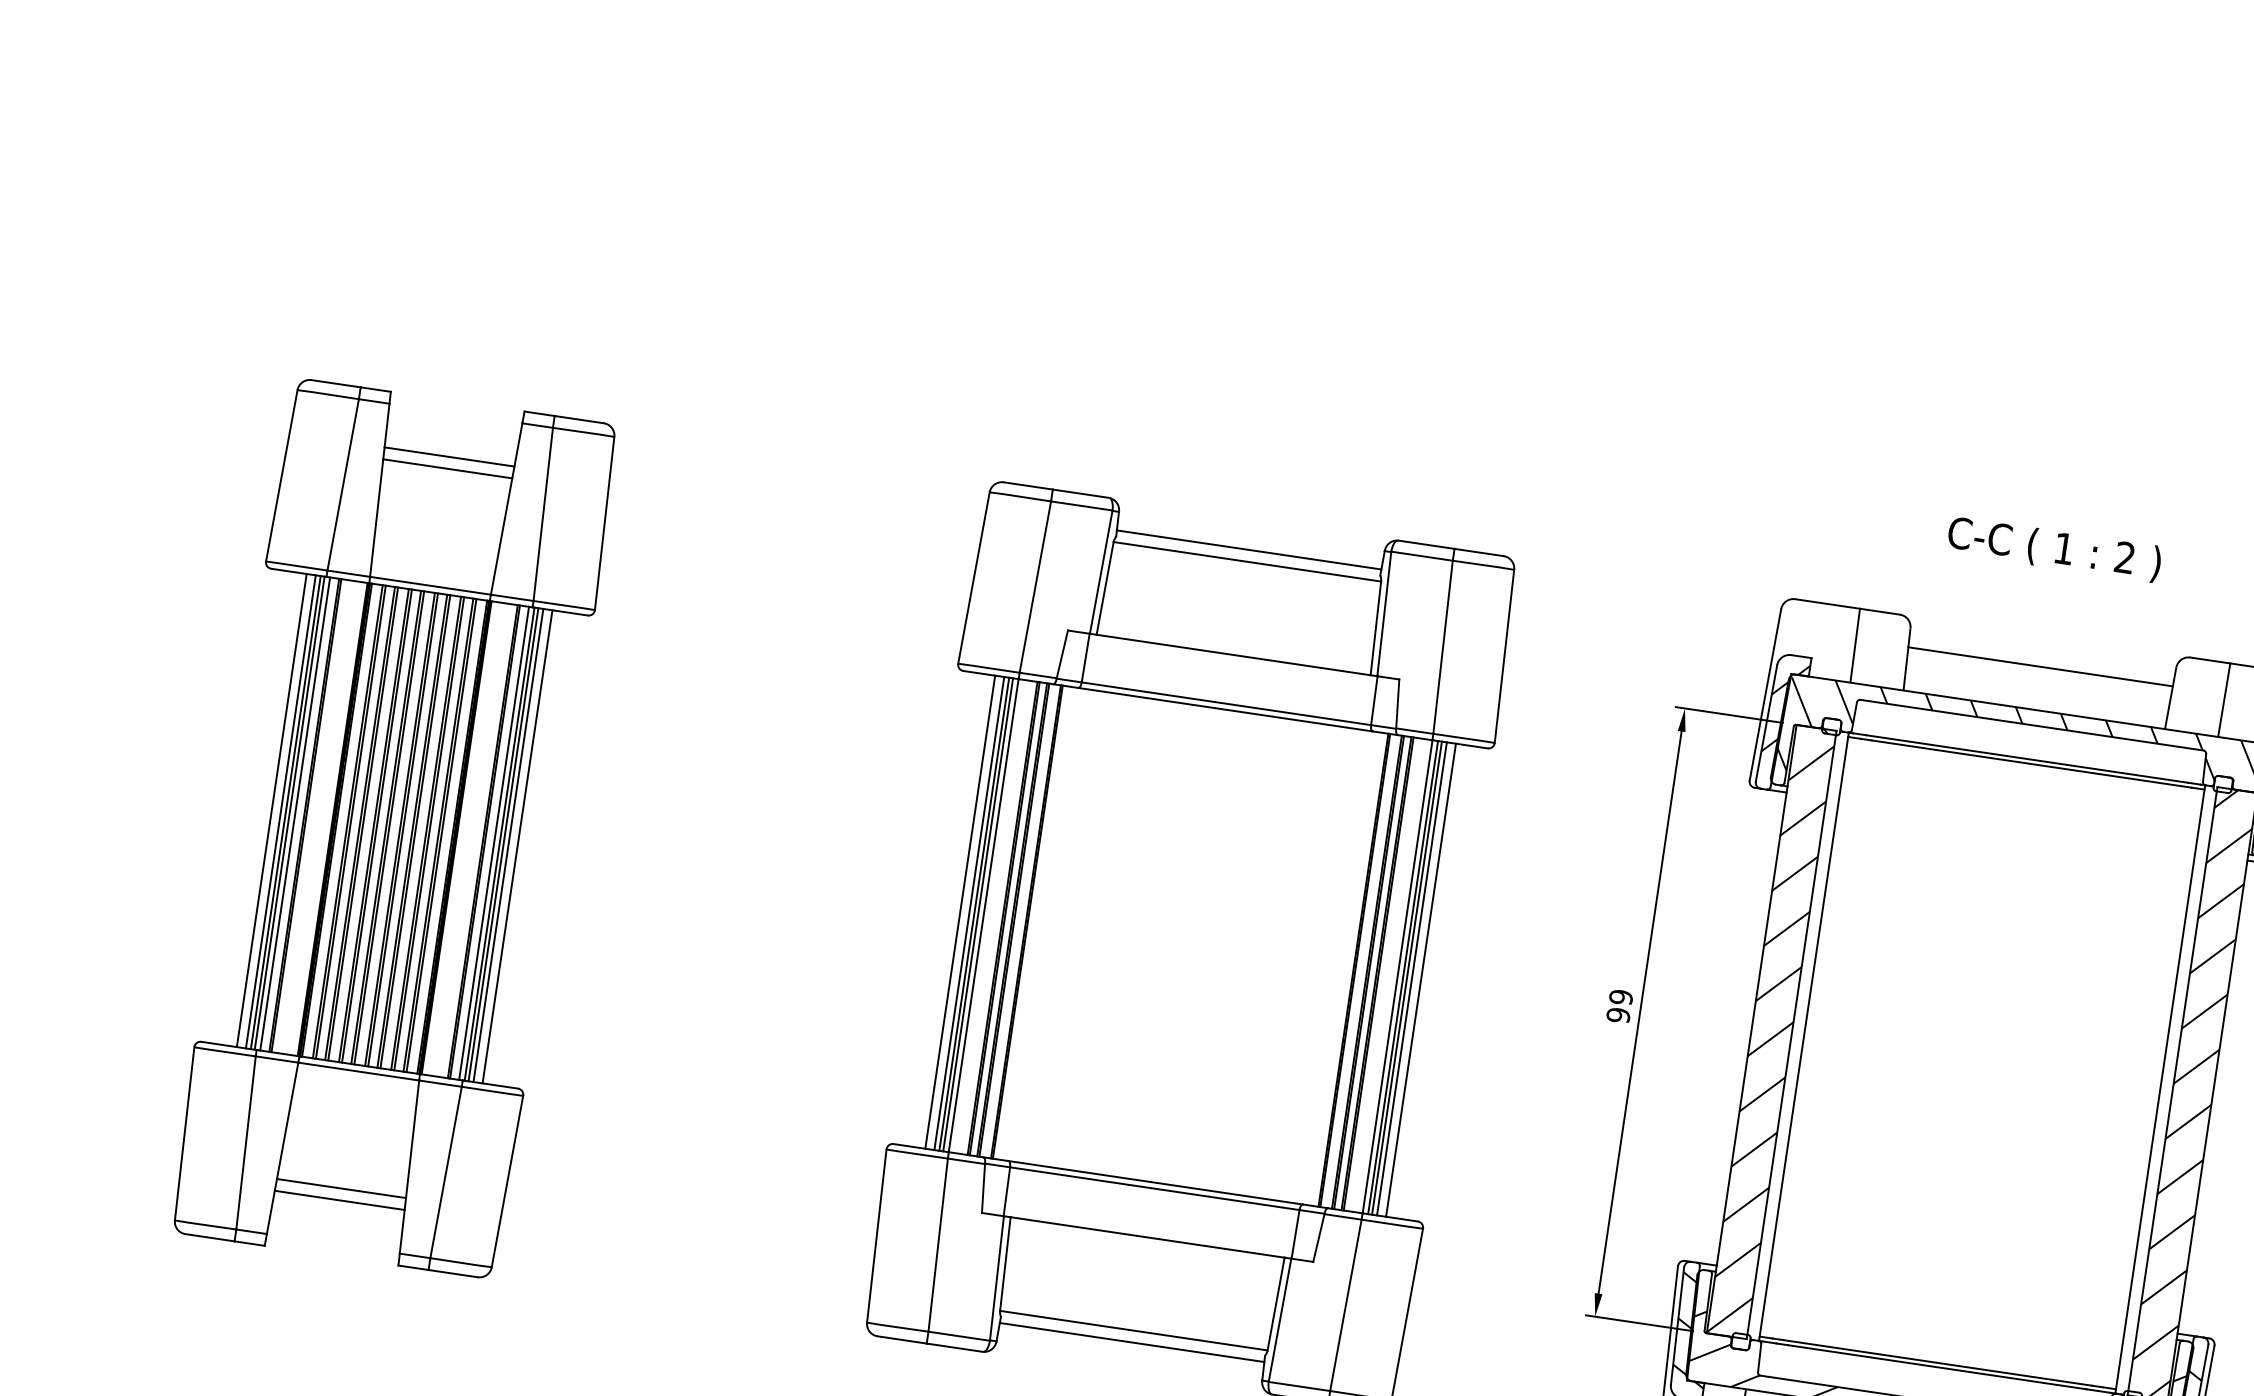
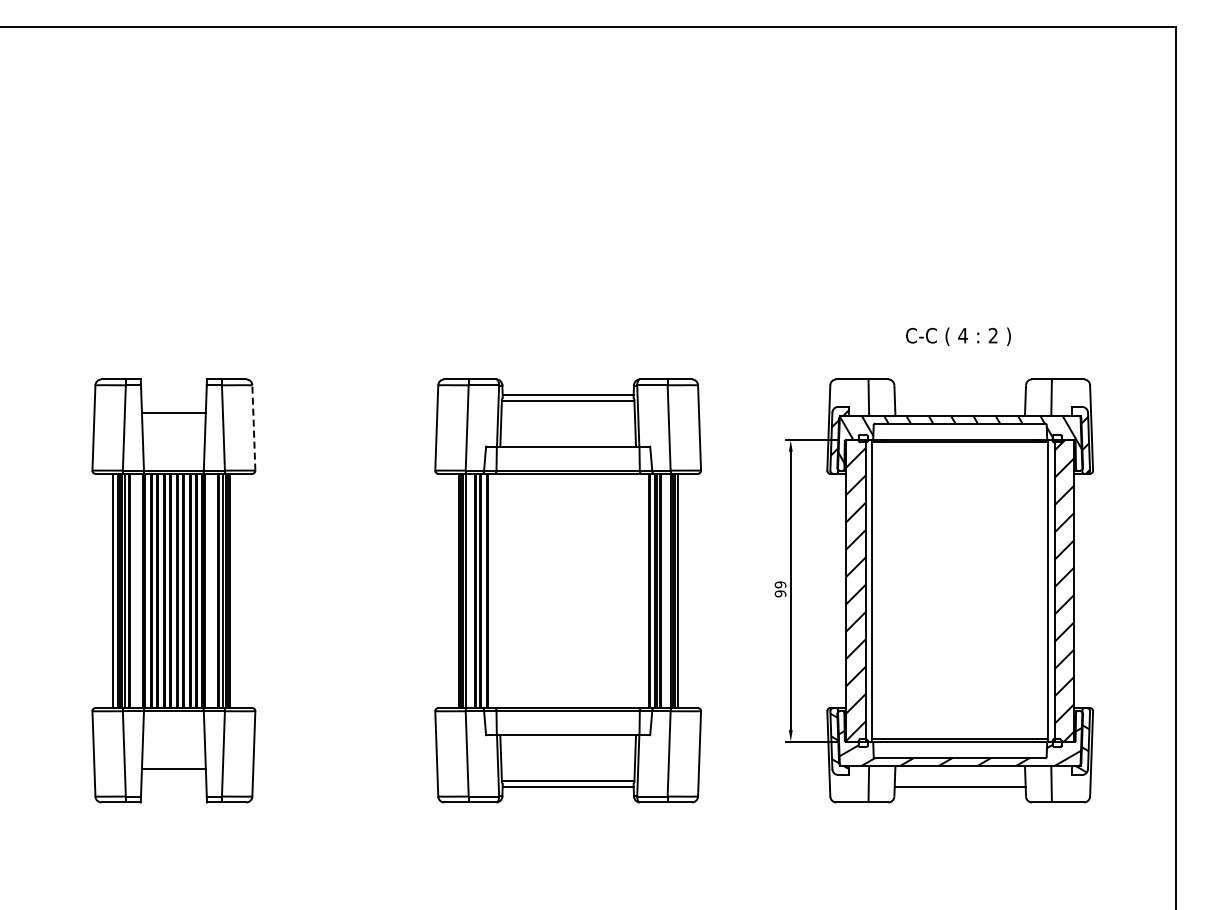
line: (448, 456) -> (173, 406), removed
line: (604, 522) -> (253, 427), solid -> dashed
text: (2064, 548) -> (963, 335), 1 -> 4
line: (2039, 666) -> (959, 394), removed
line: (517, 845) -> (234, 590), removed
line: (961, 911) -> (454, 590), removed
line: (1421, 979) -> (682, 590), removed
line: (338, 1201) -> (173, 775), removed

